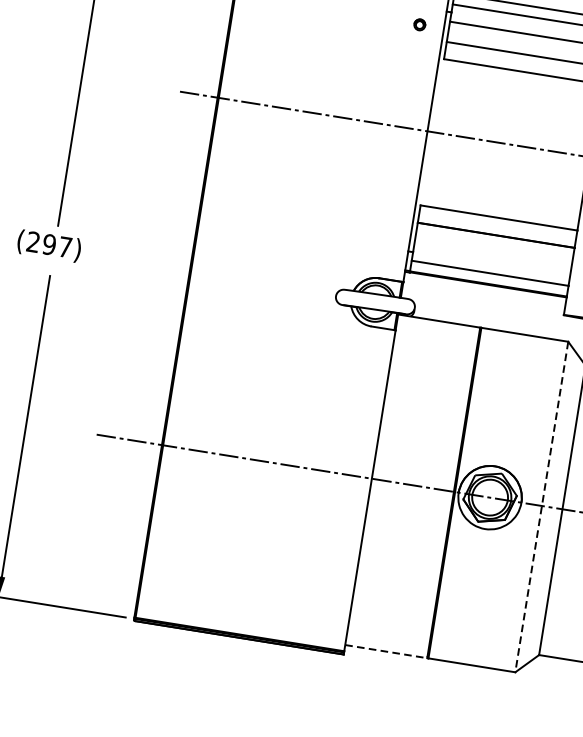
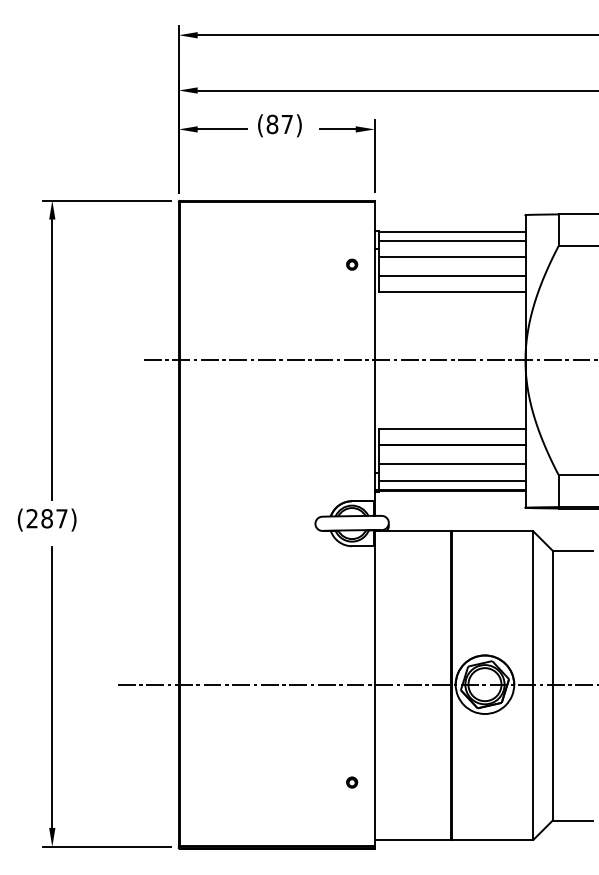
text: (48, 244) -> (46, 518), (297) -> (287)
line: (493, 256) -> (452, 464), added
line: (541, 507) -> (533, 686), dashed -> solid
part: (331, 579) -> (352, 782), added
line: (386, 651) -> (413, 839), dashed -> solid

